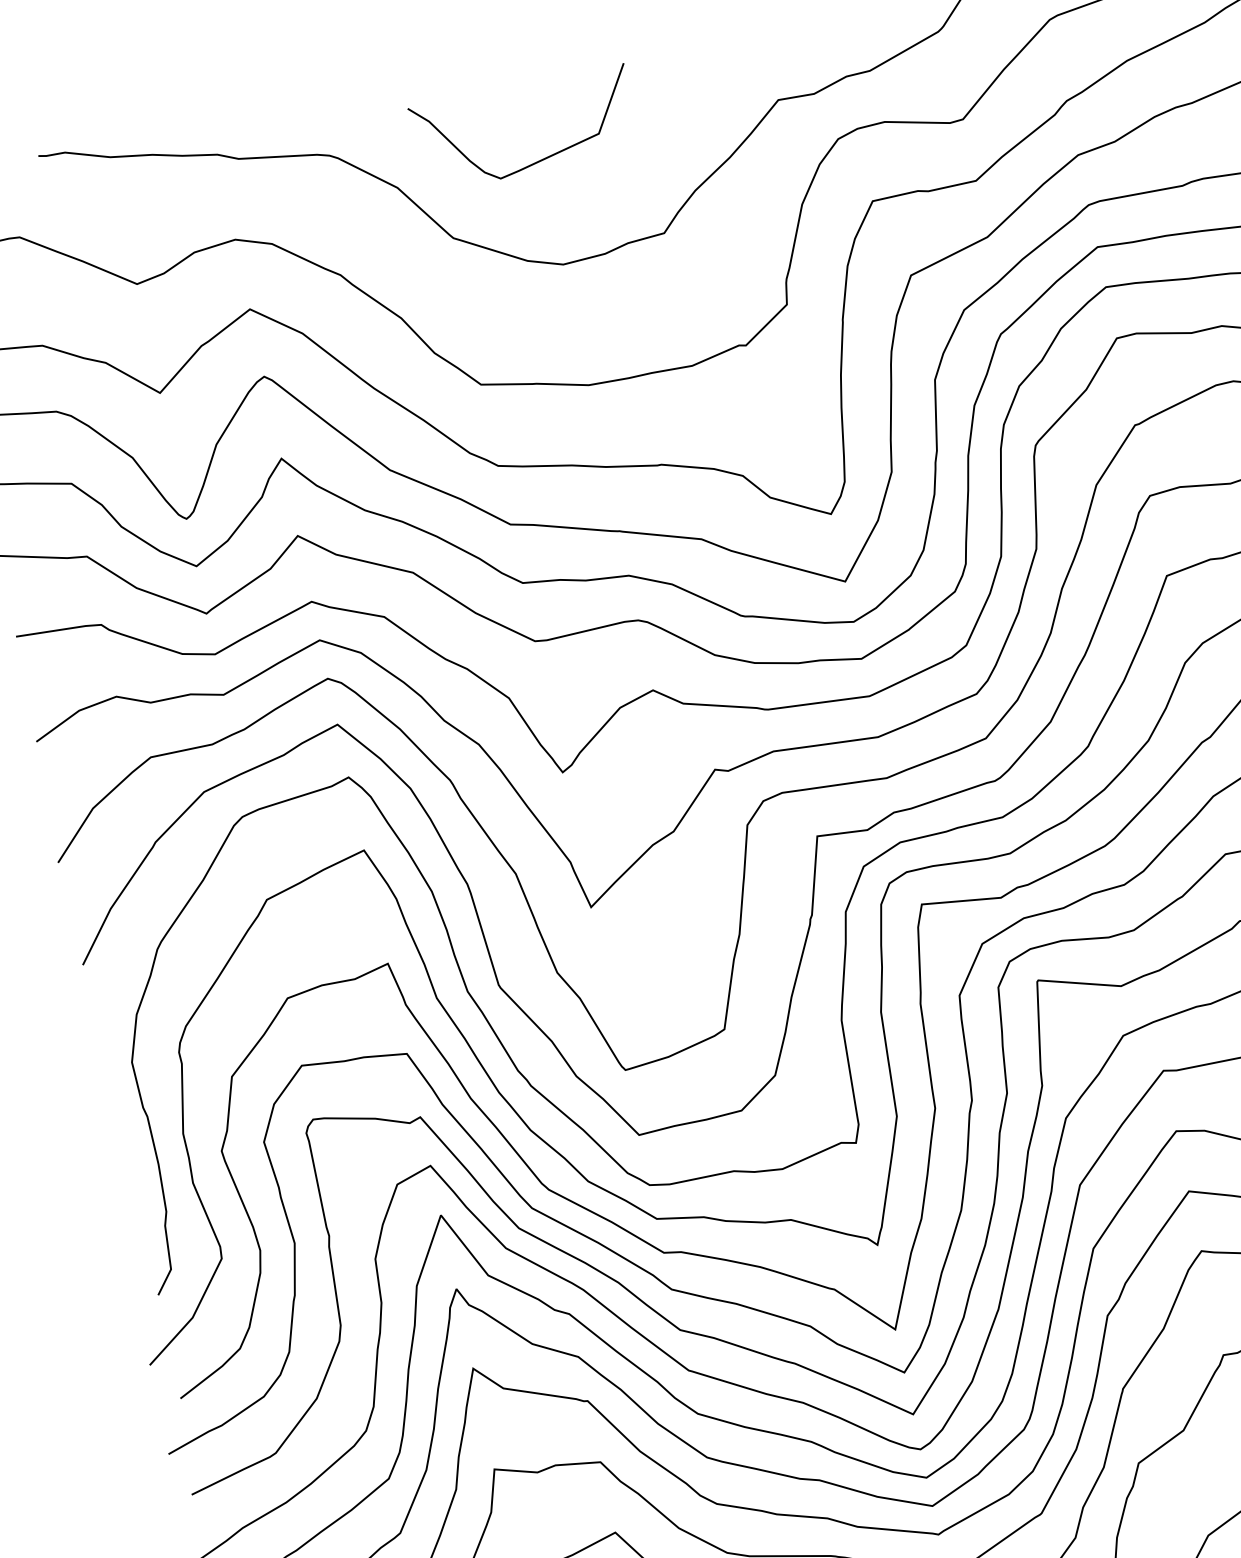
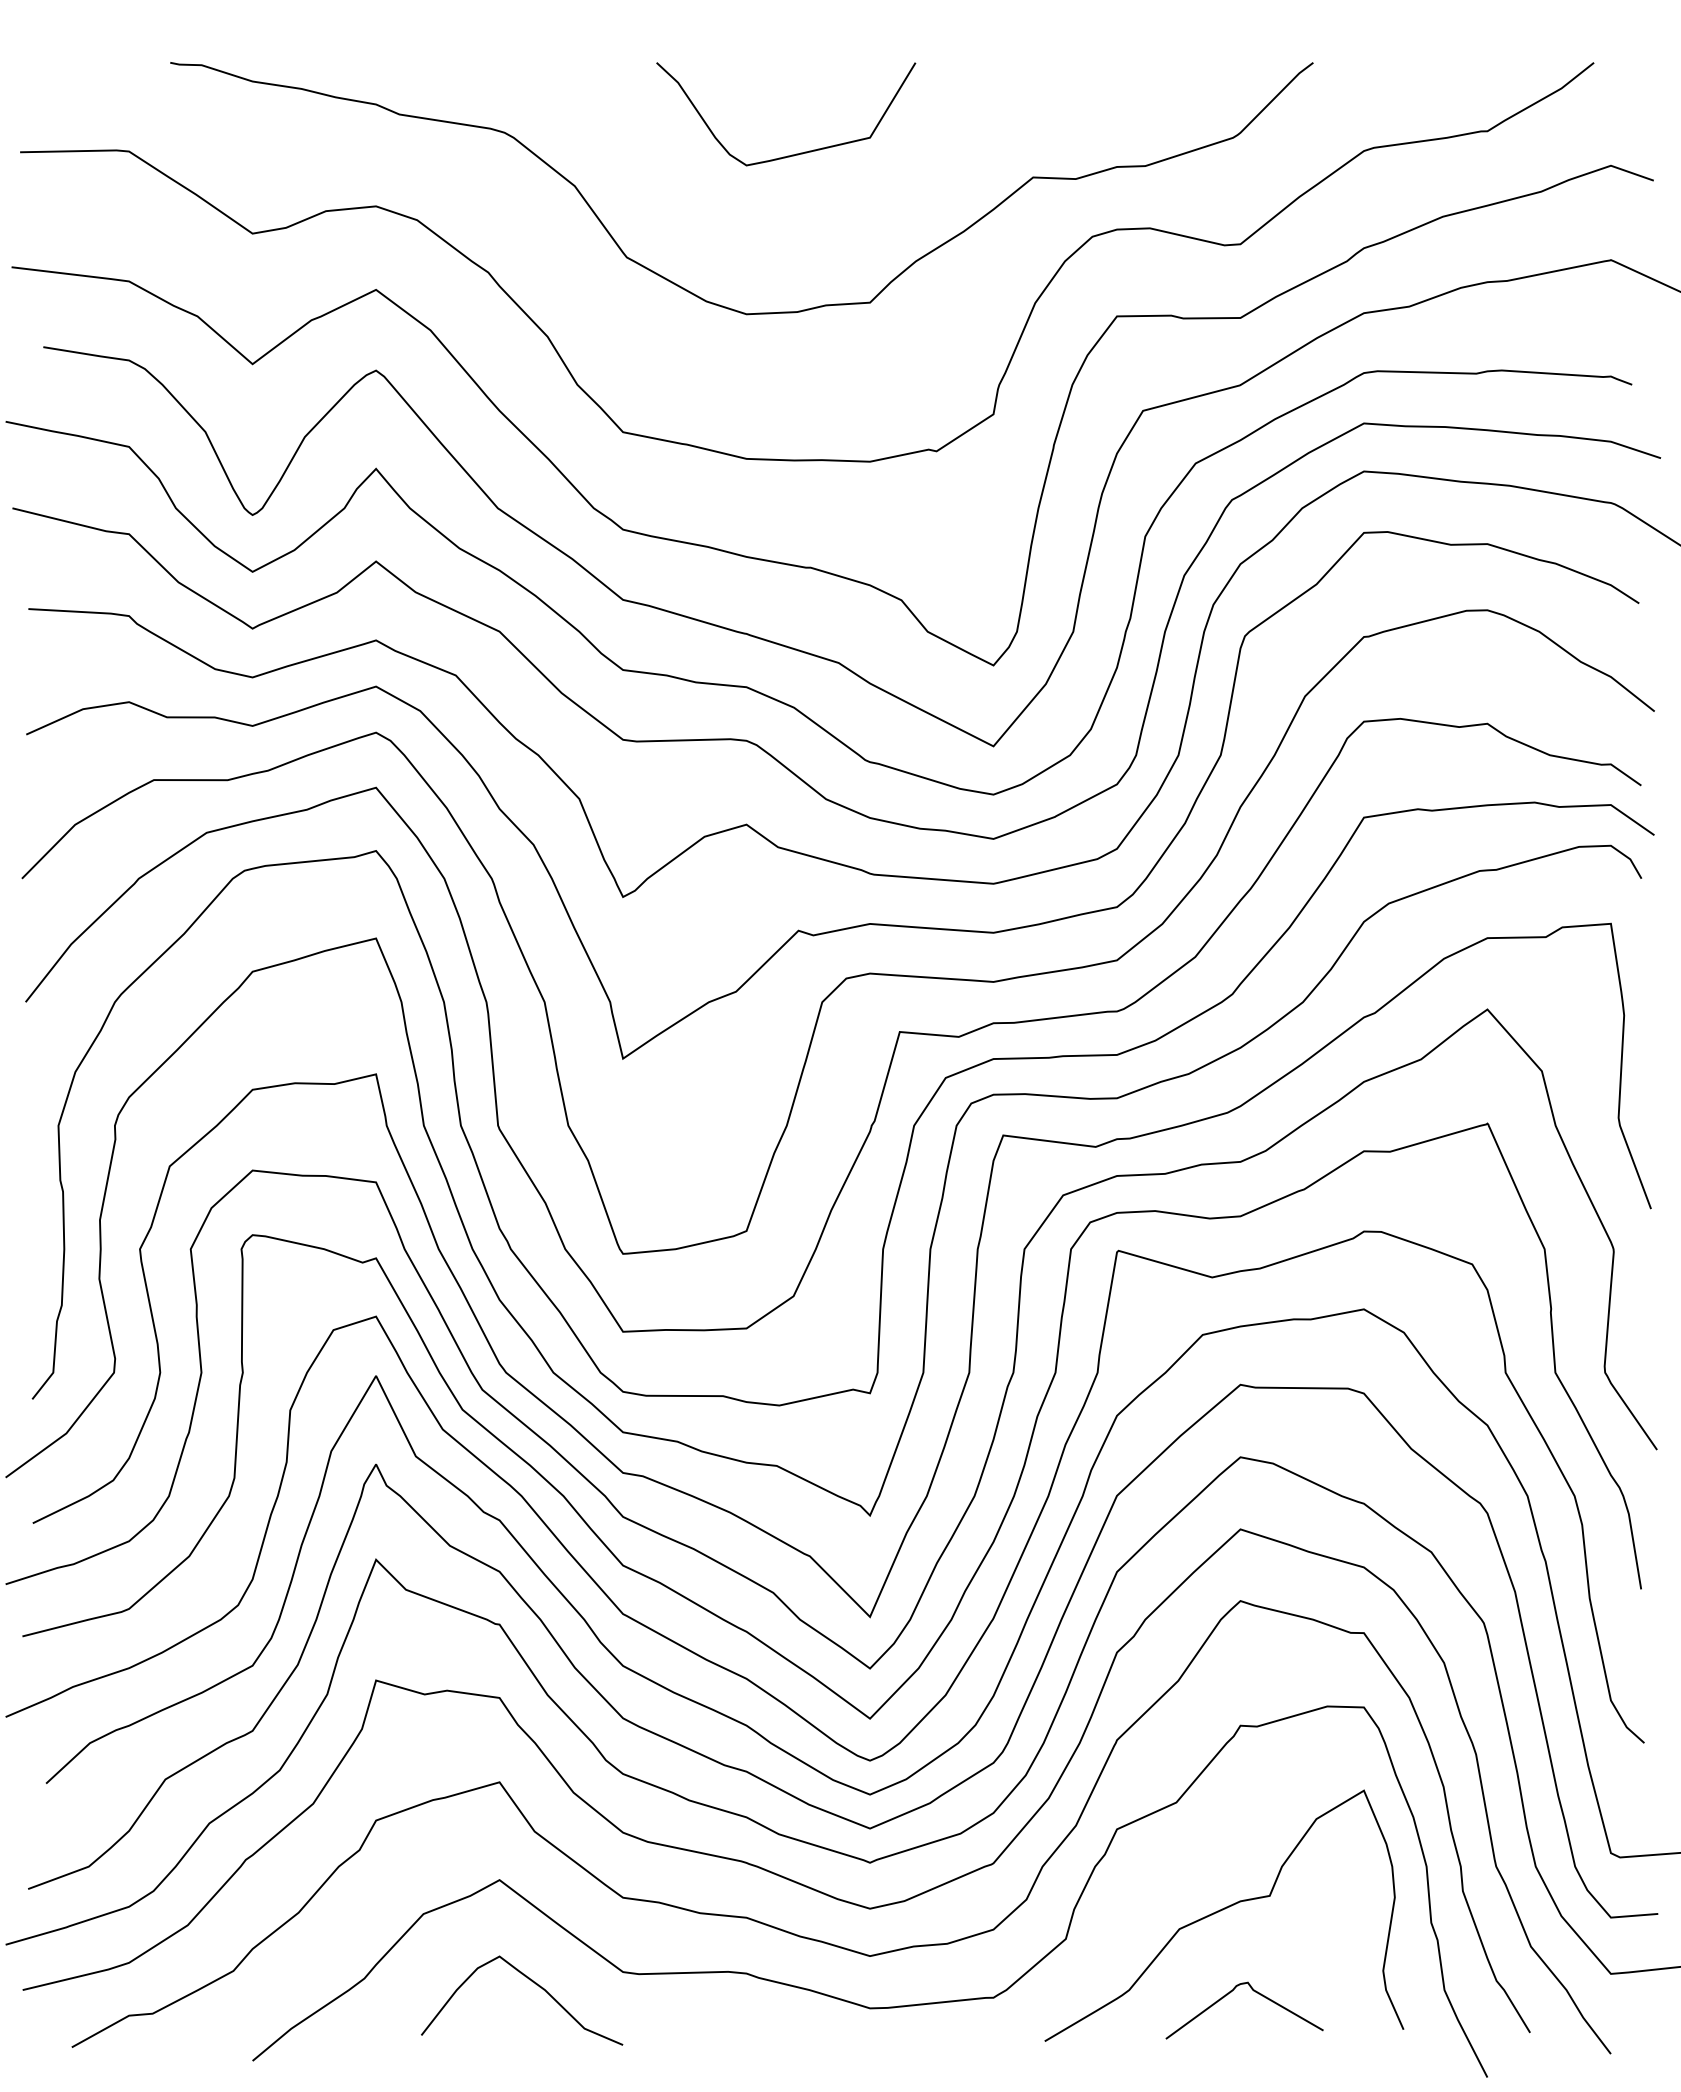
curve: (540, 159) -> (796, 153), moved

